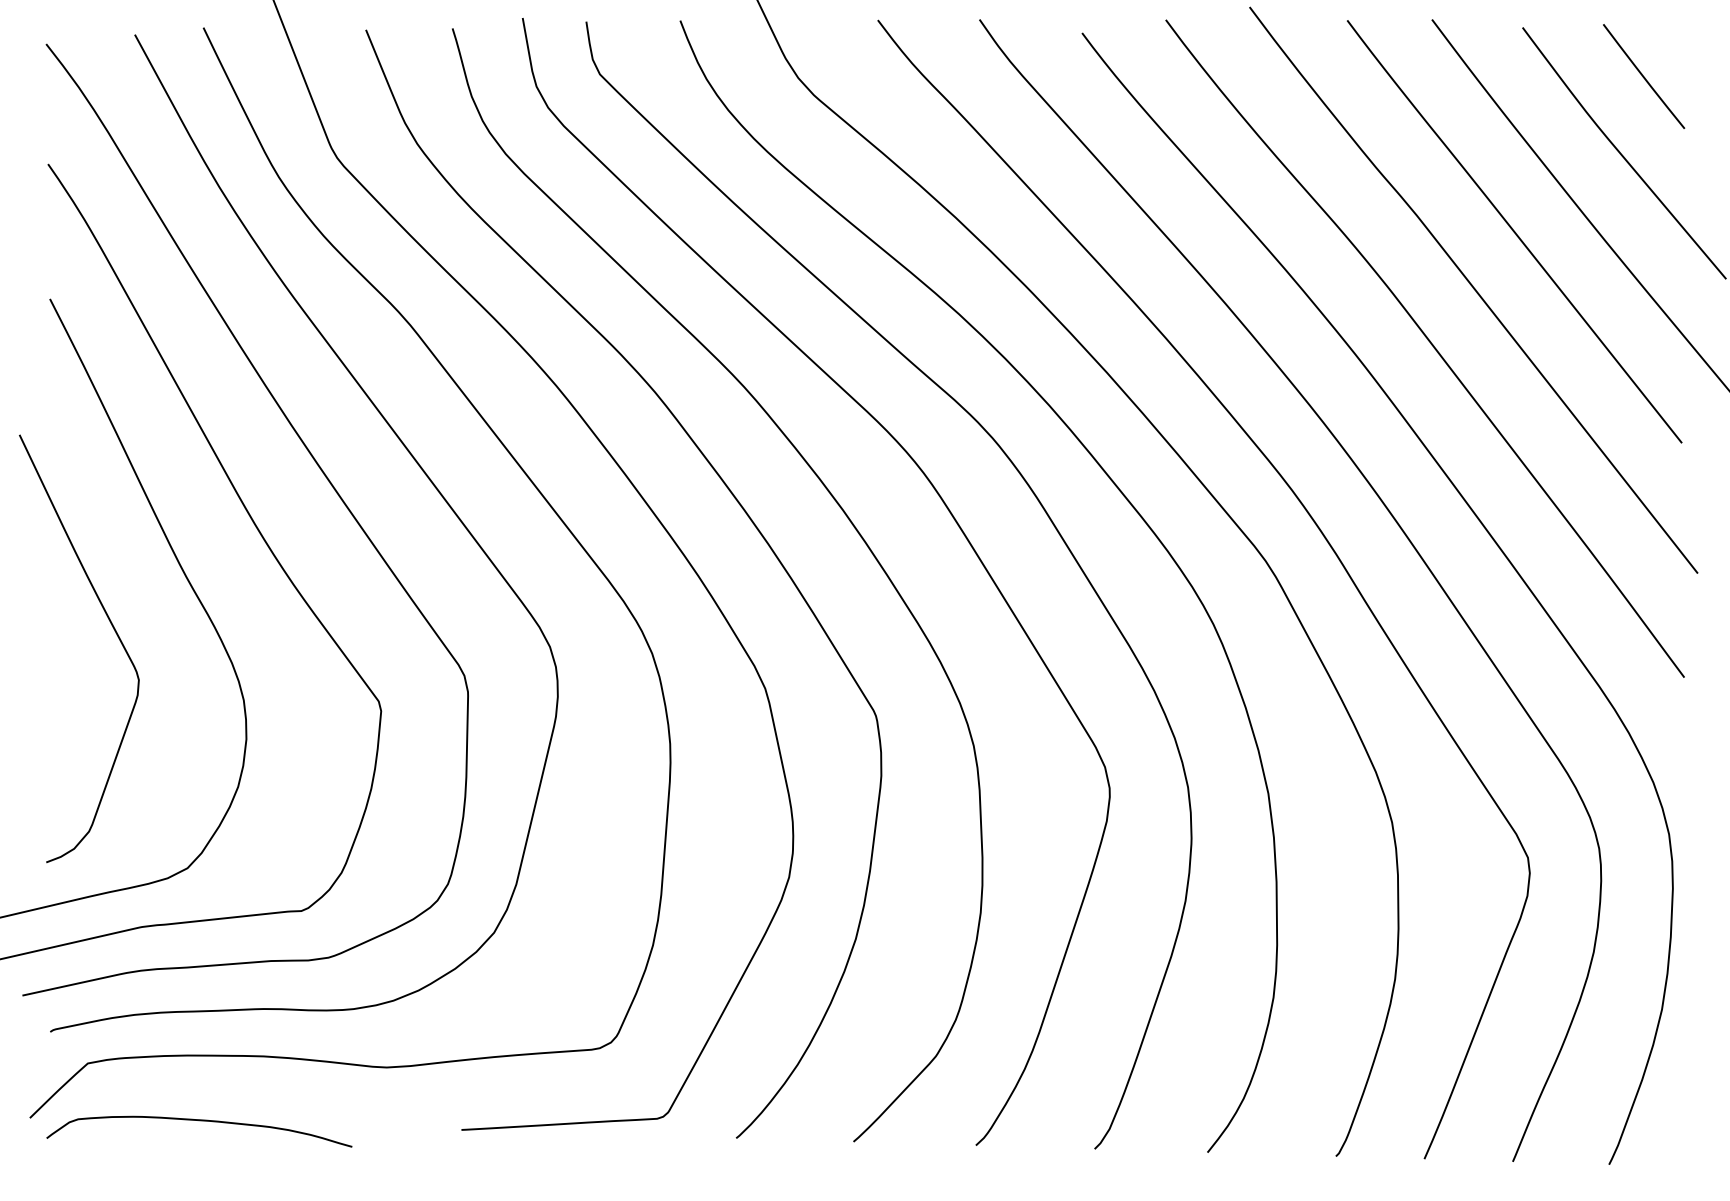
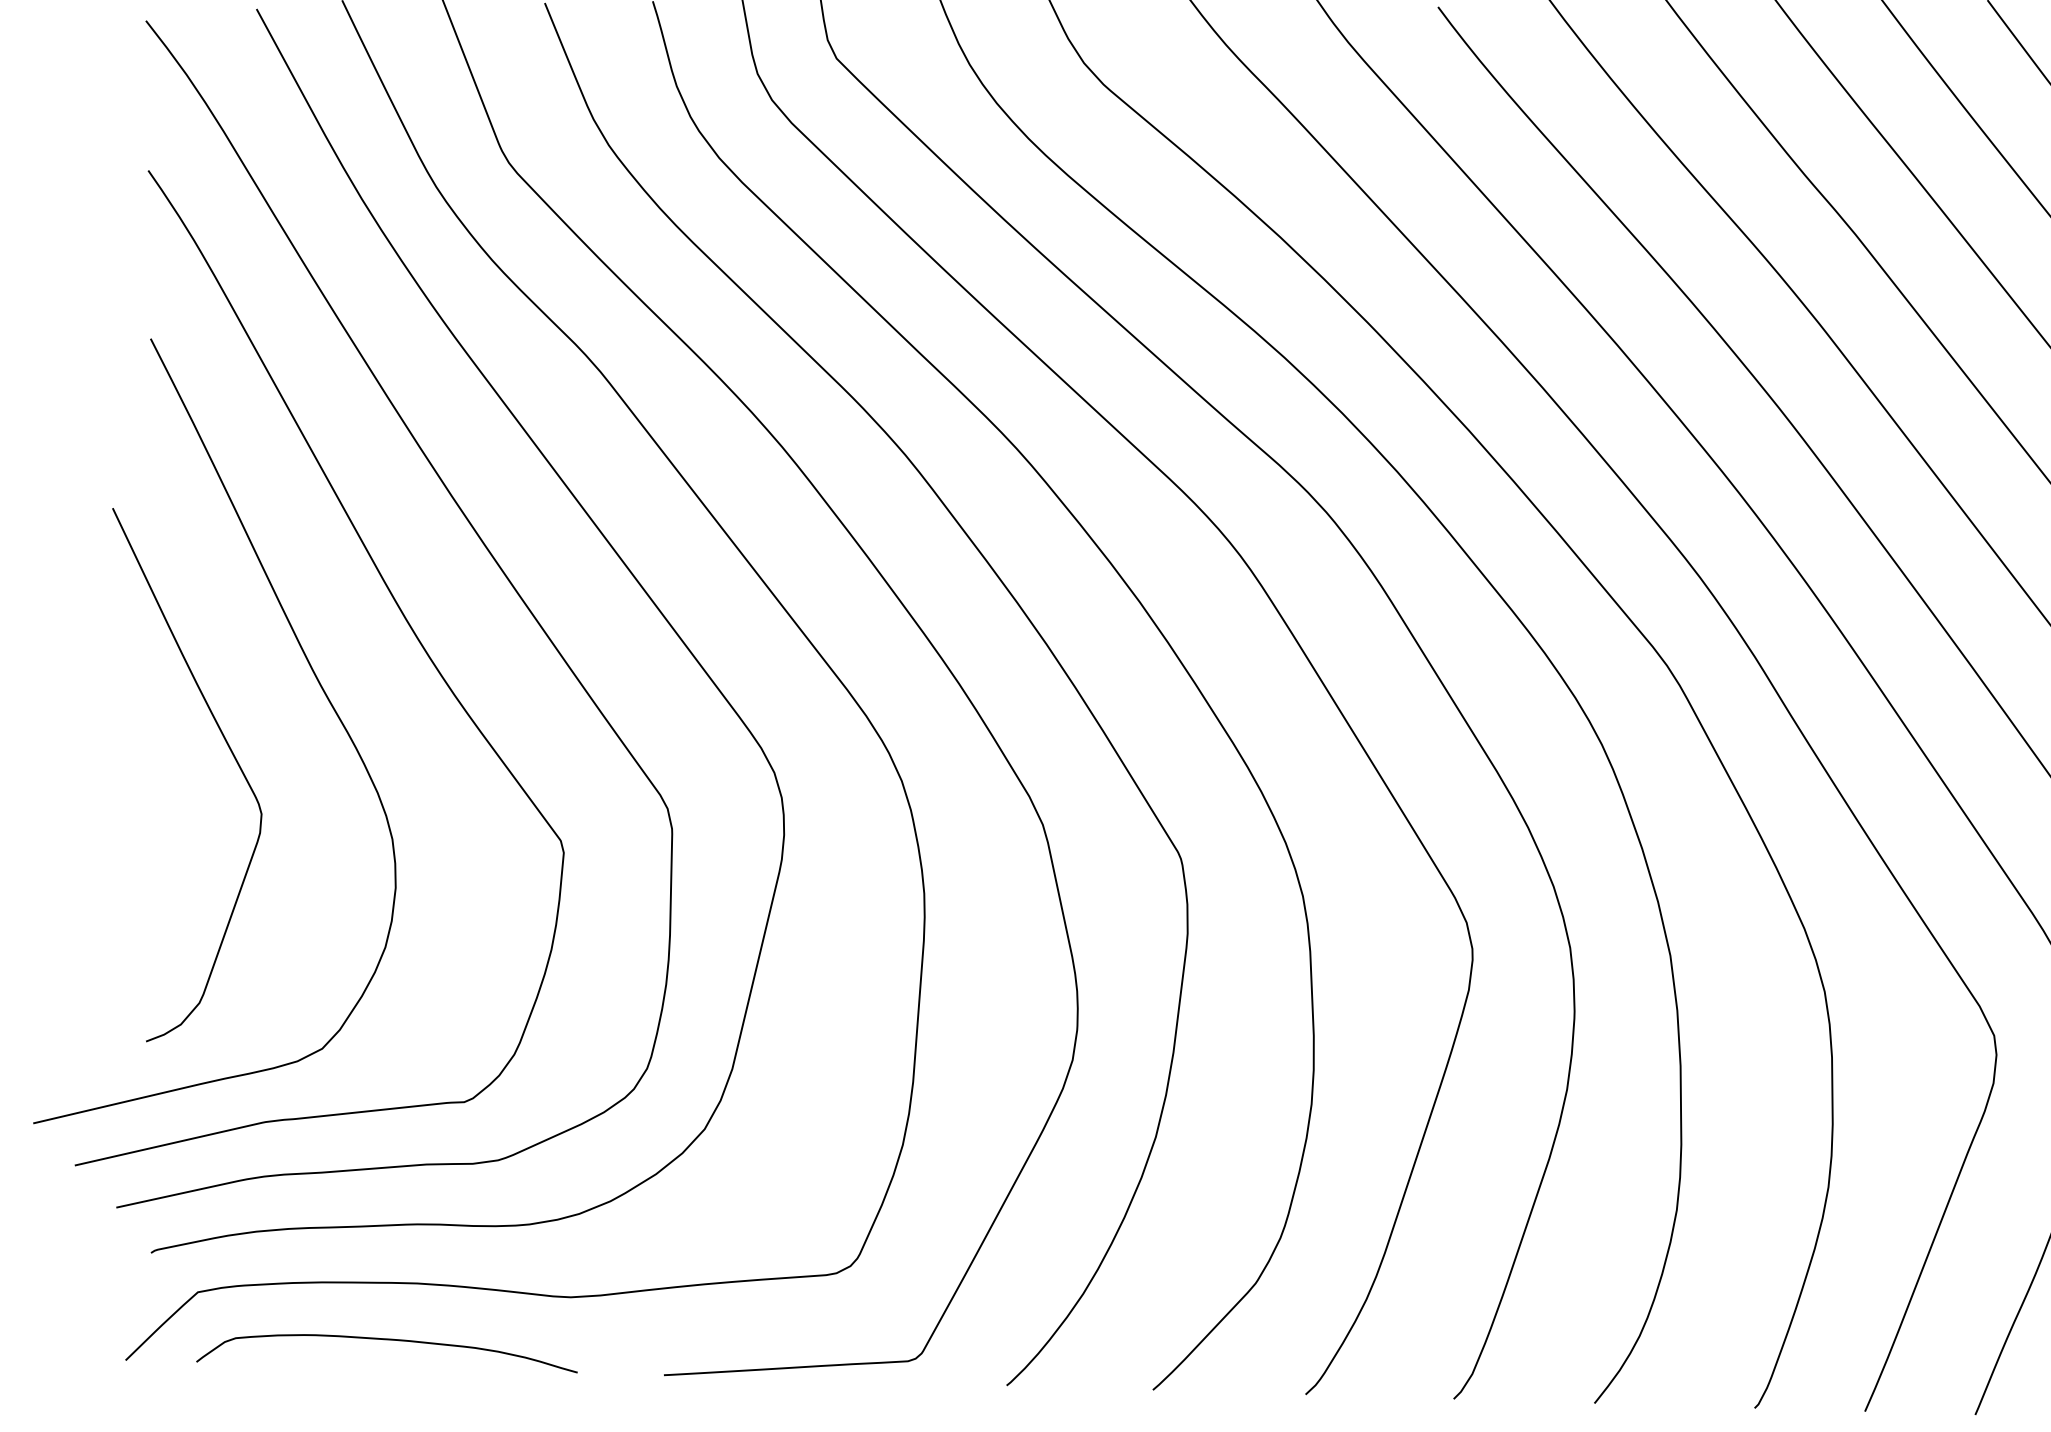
curve: (199, 1121) -> (387, 1340), moved

